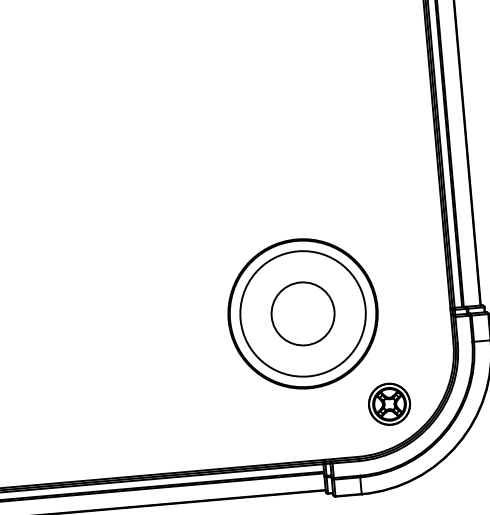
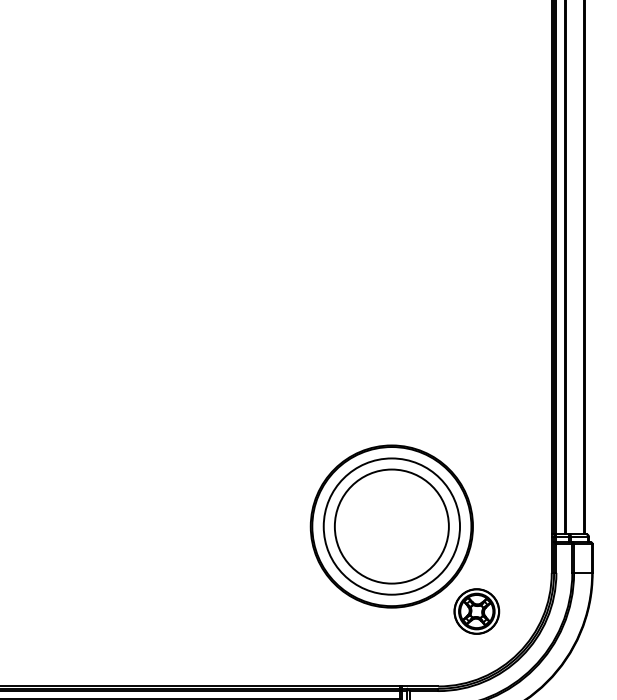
circle: (302, 313) -> (391, 526), size x1.67
part: (389, 404) -> (476, 611), moved

